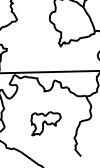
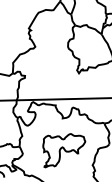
part: (46, 123) -> (64, 150), size x1.43

